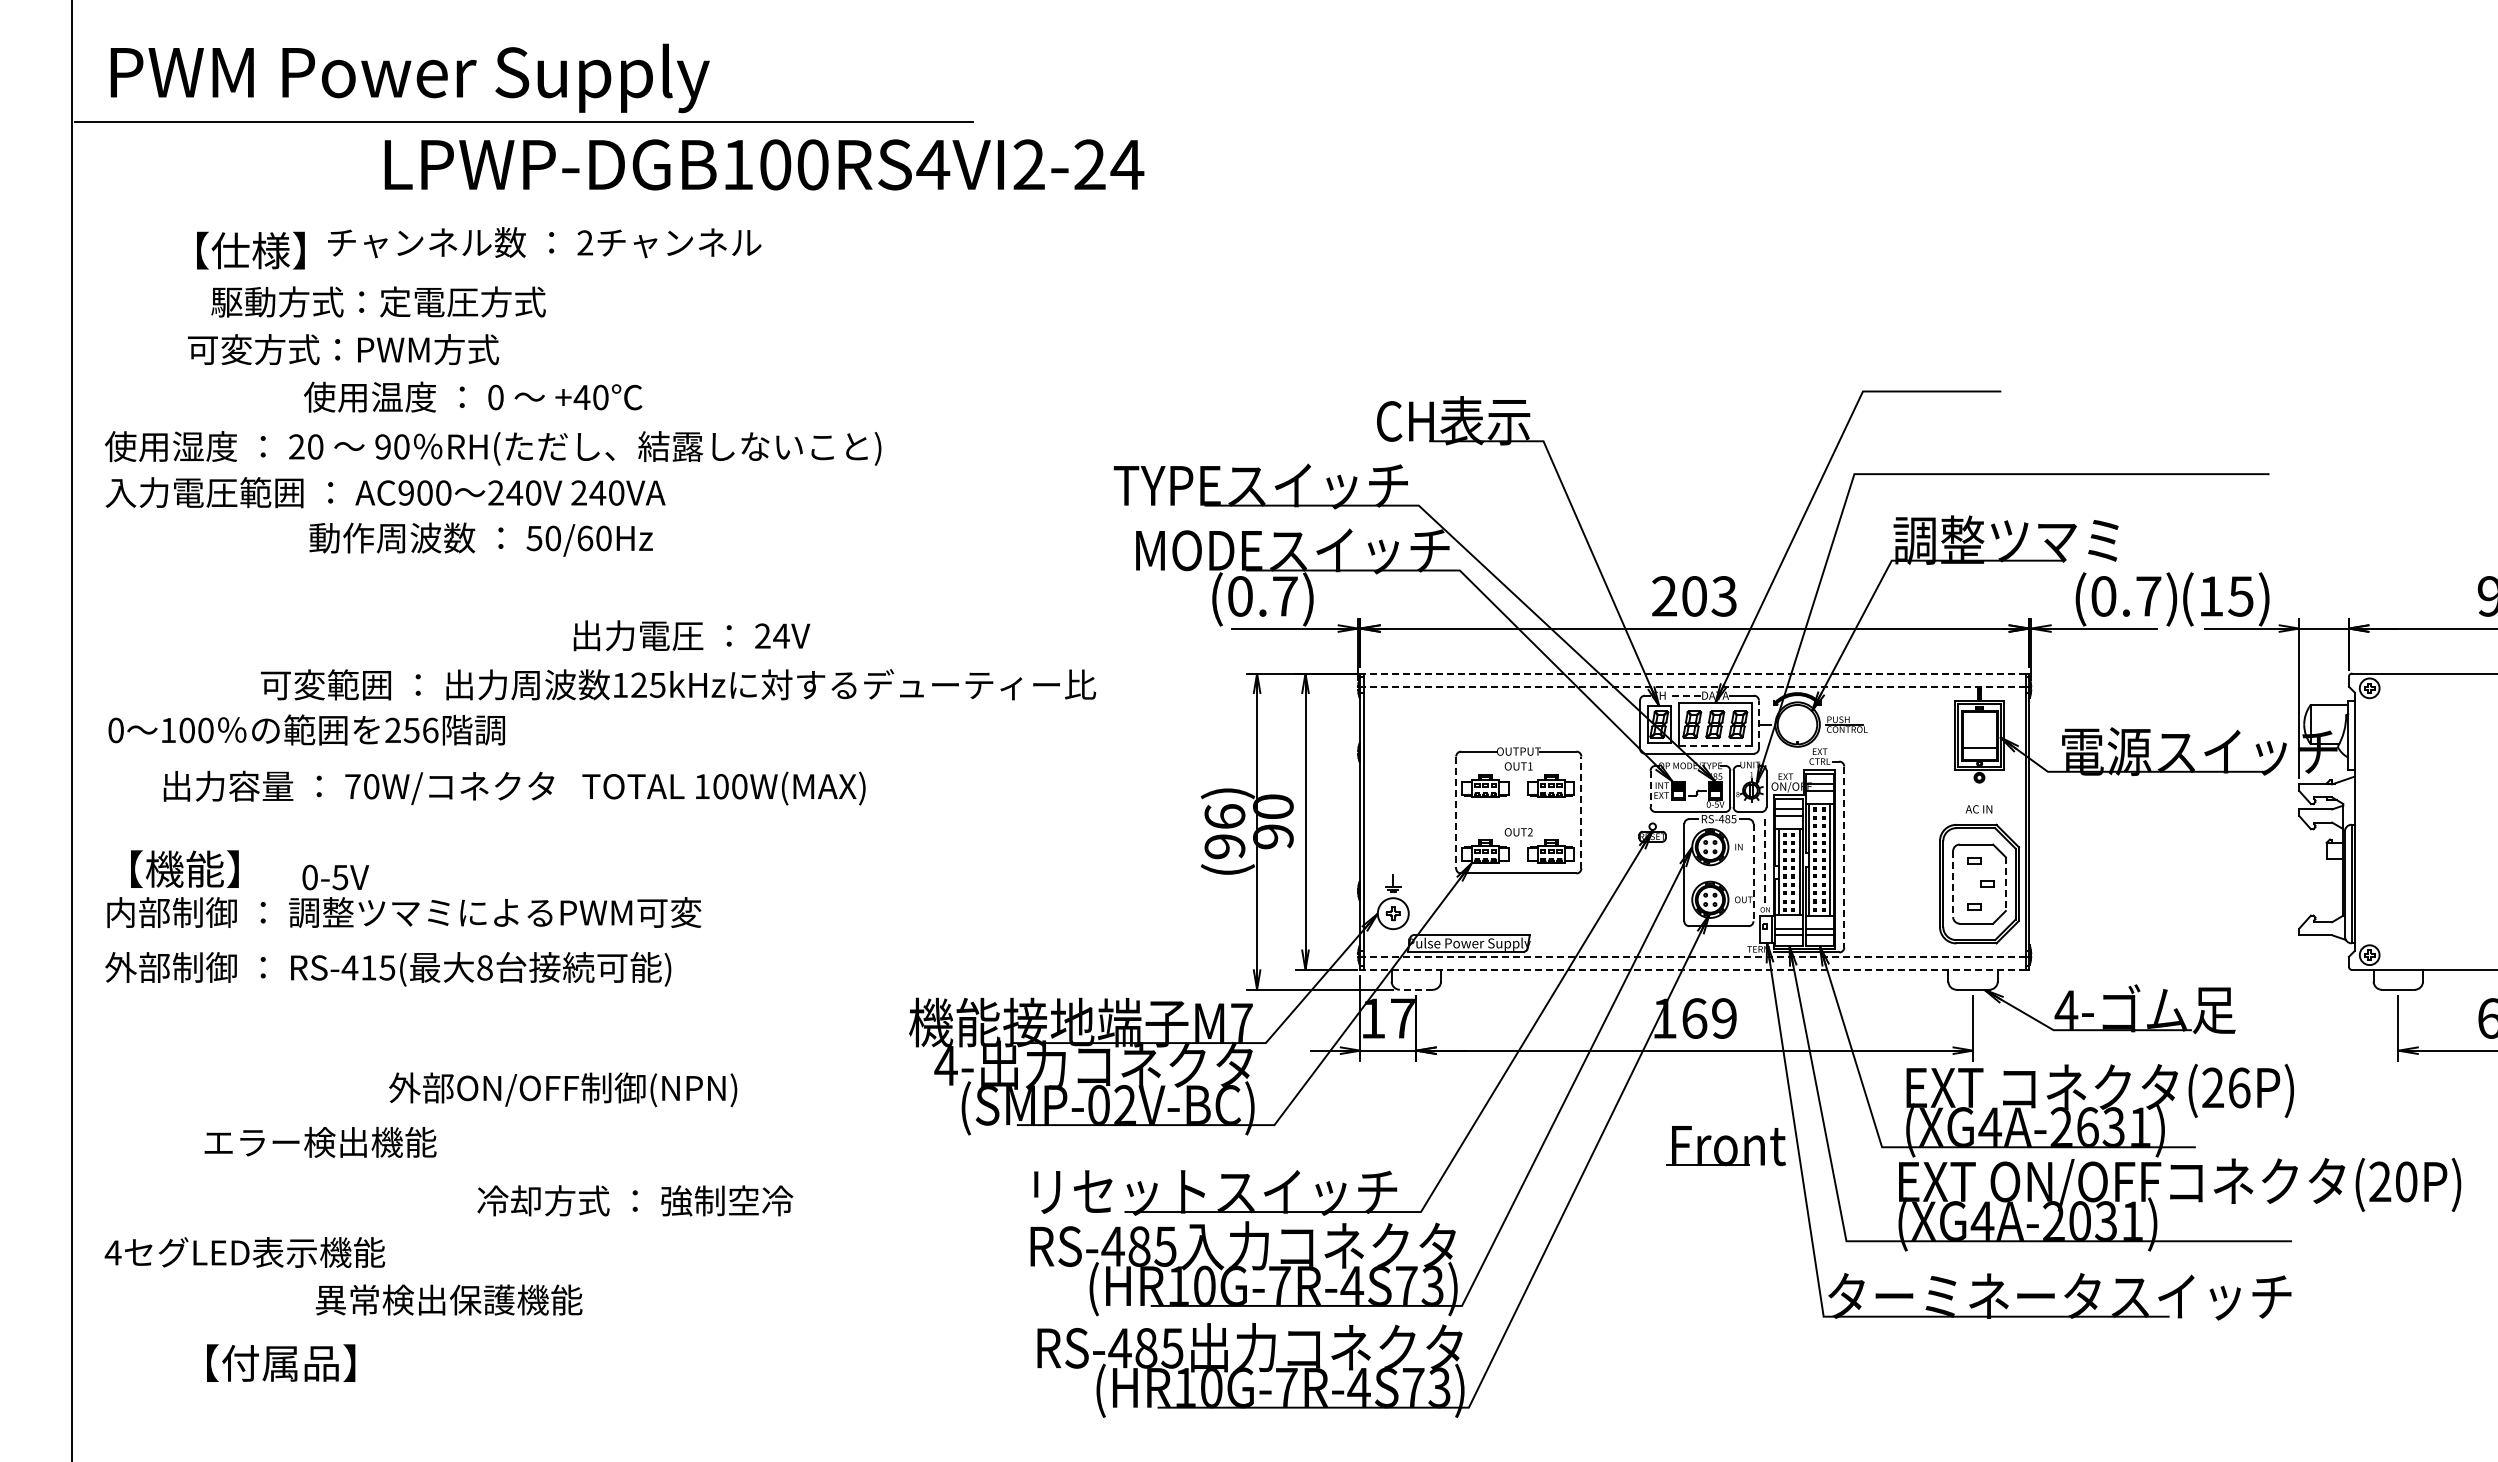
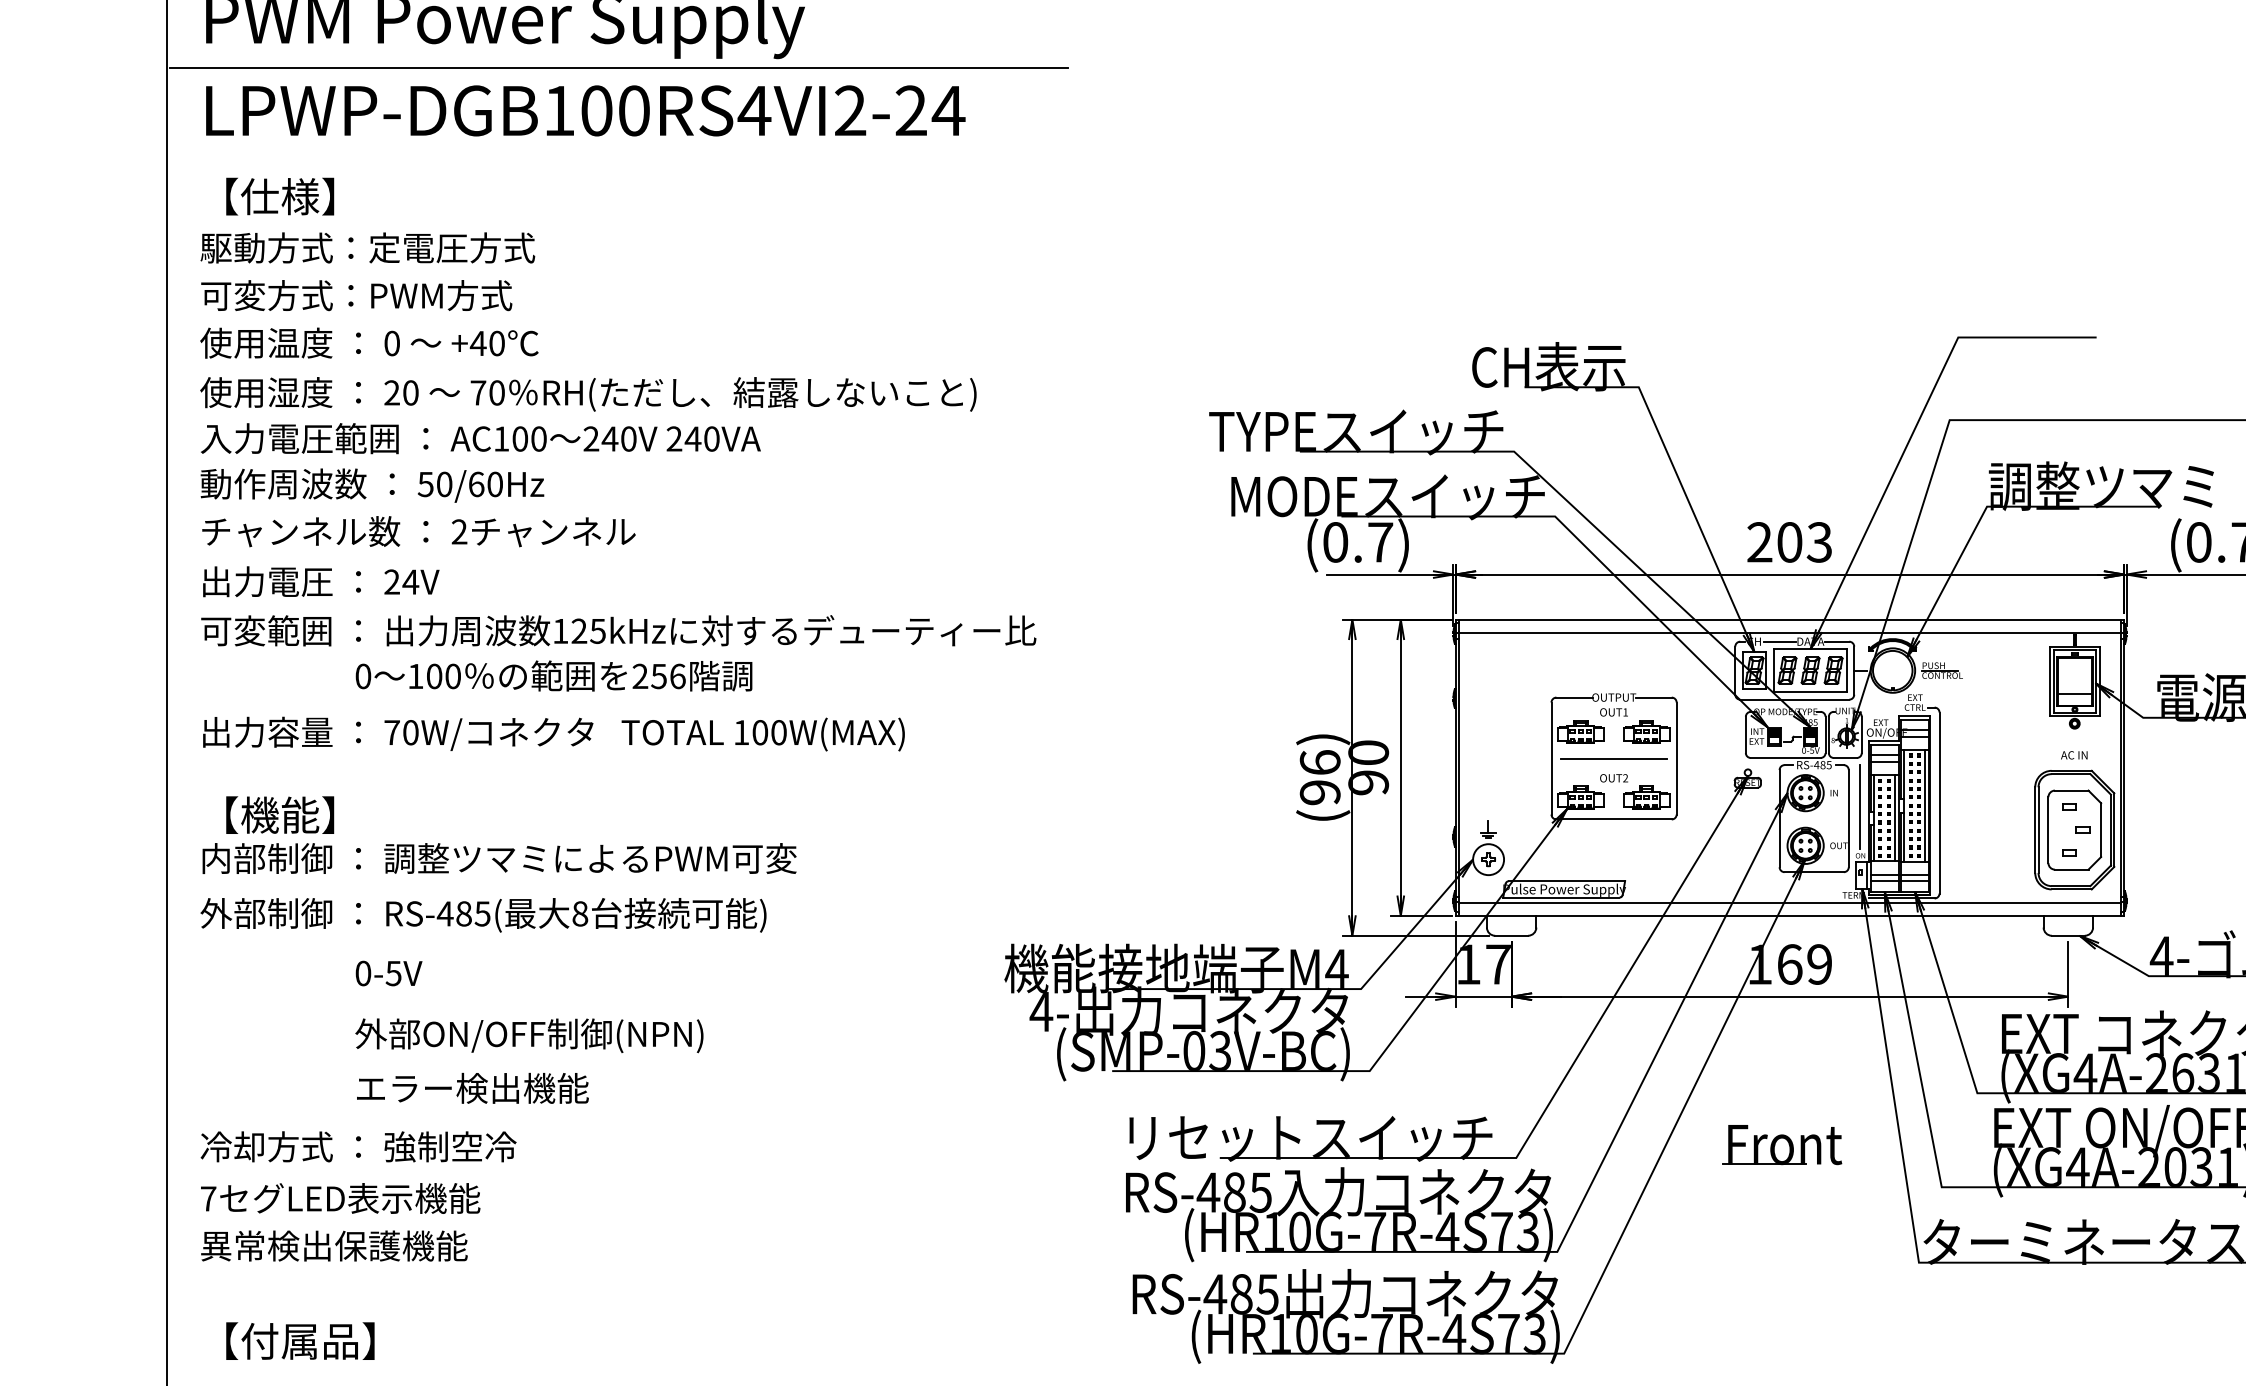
text: (764, 164) -> (585, 110), moved
text: (544, 242) -> (418, 531), moved
text: (250, 250) -> (279, 196), moved
text: (378, 301) -> (367, 247), moved
text: (343, 349) -> (356, 295), moved
text: (473, 396) -> (369, 342), moved
text: (382, 446) -> (477, 392), 90 -> 70
text: (405, 492) -> (500, 438), AC900 -> AC100
text: (480, 539) -> (371, 485), moved
text: (691, 635) -> (320, 581), moved
line: (1694, 673) -> (1789, 619), dashed -> solid
text: (678, 684) -> (618, 630), moved
line: (1694, 686) -> (1789, 632), dashed -> solid
line: (1684, 695) -> (1779, 641), dashed -> solid
line: (1758, 724) -> (1853, 670), dashed -> solid
text: (306, 729) -> (553, 675), moved
line: (1715, 746) -> (1810, 692), dashed -> solid
text: (514, 787) -> (553, 733), moved
line: (1650, 789) -> (1745, 735), dashed -> solid
line: (1518, 812) -> (1613, 758), added
line: (1581, 812) -> (1676, 758), dashed -> solid
line: (1456, 813) -> (1551, 759), dashed -> solid
line: (1844, 857) -> (1939, 803), dashed -> solid
line: (1765, 861) -> (1860, 807), dashed -> solid
line: (1753, 872) -> (1848, 818), dashed -> solid
text: (335, 877) -> (388, 973), moved
line: (1953, 884) -> (2048, 830), dashed -> solid
line: (2005, 884) -> (2100, 830), dashed -> solid
line: (1694, 956) -> (1789, 902), dashed -> solid
text: (368, 967) -> (463, 913), RS-415( -> RS-485(
line: (1694, 970) -> (1789, 916), dashed -> solid
line: (1415, 989) -> (1510, 935), dashed -> solid
text: (1241, 1022) -> (1336, 968), M7 -> M4
text: (563, 1089) -> (529, 1035), moved
text: (1124, 1104) -> (1219, 1050), (SMP-02V-BC) -> (SMP-03V-BC)
text: (320, 1142) -> (472, 1088), moved
part: (1725, 1146) -> (1781, 1145), moved
text: (635, 1200) -> (358, 1146), moved
text: (112, 1252) -> (207, 1198), 4 -> 7
text: (448, 1299) -> (333, 1245), moved
text: (281, 1362) -> (300, 1340), moved

